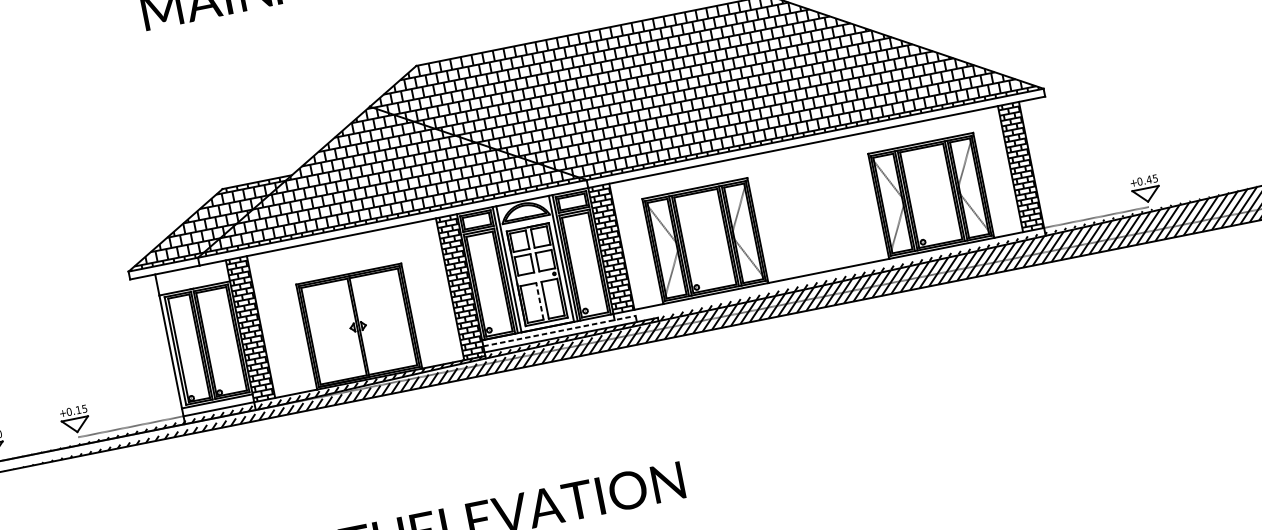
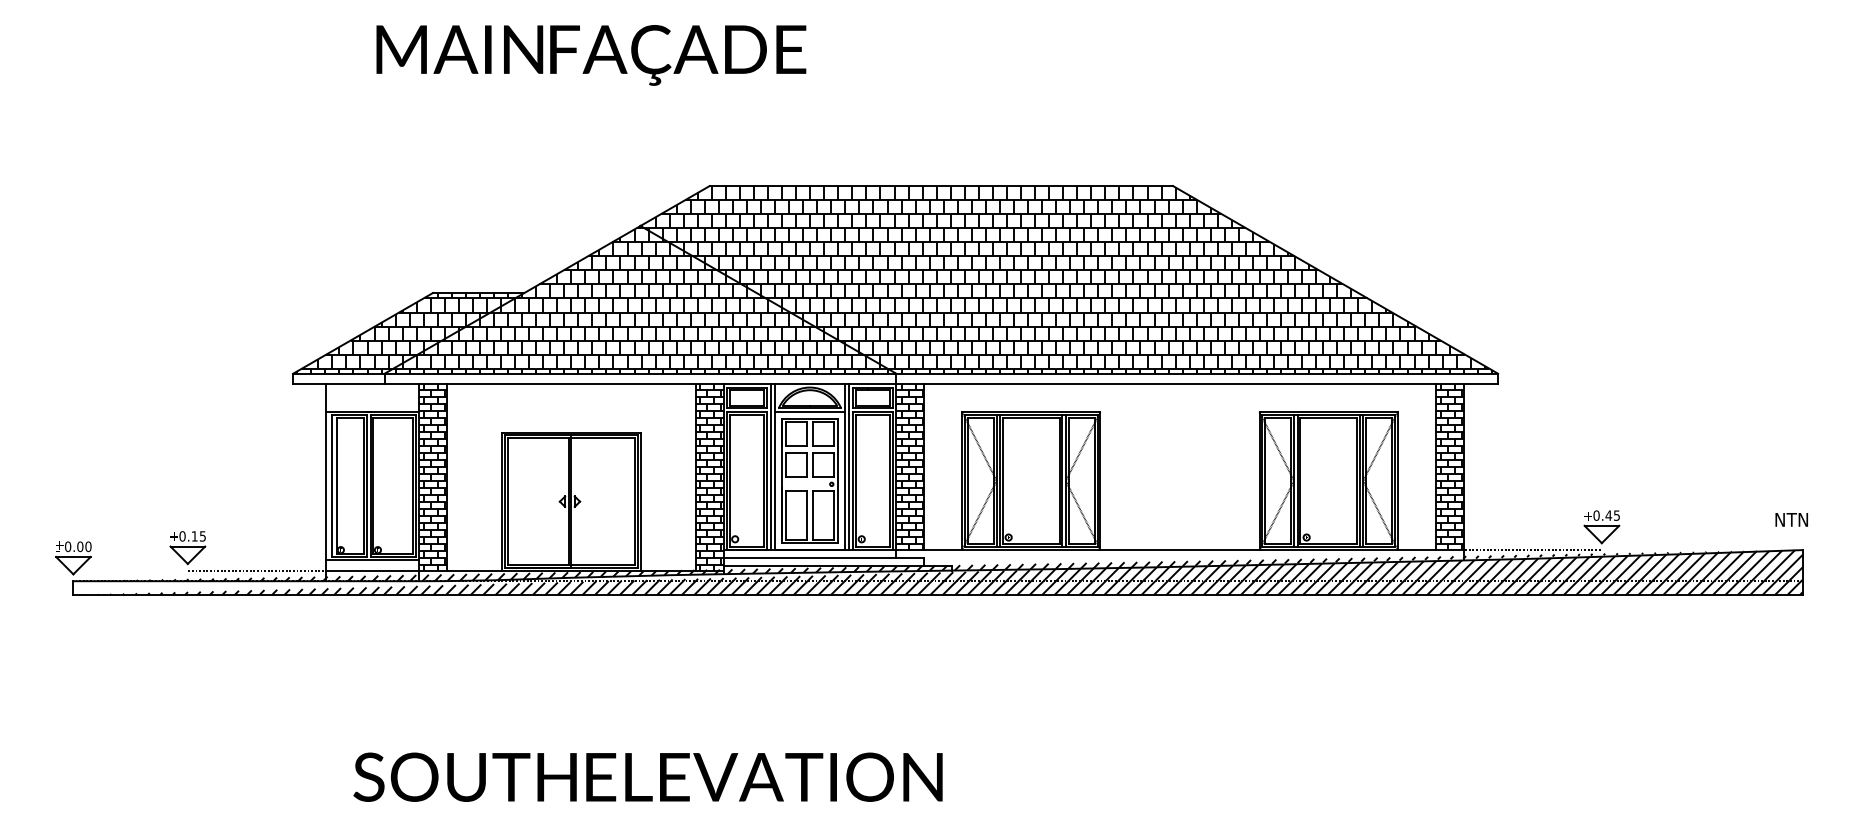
line: (526, 221) -> (809, 411), added
line: (539, 301) -> (806, 515), dashed -> solid
line: (560, 331) -> (824, 558), dashed -> solid

